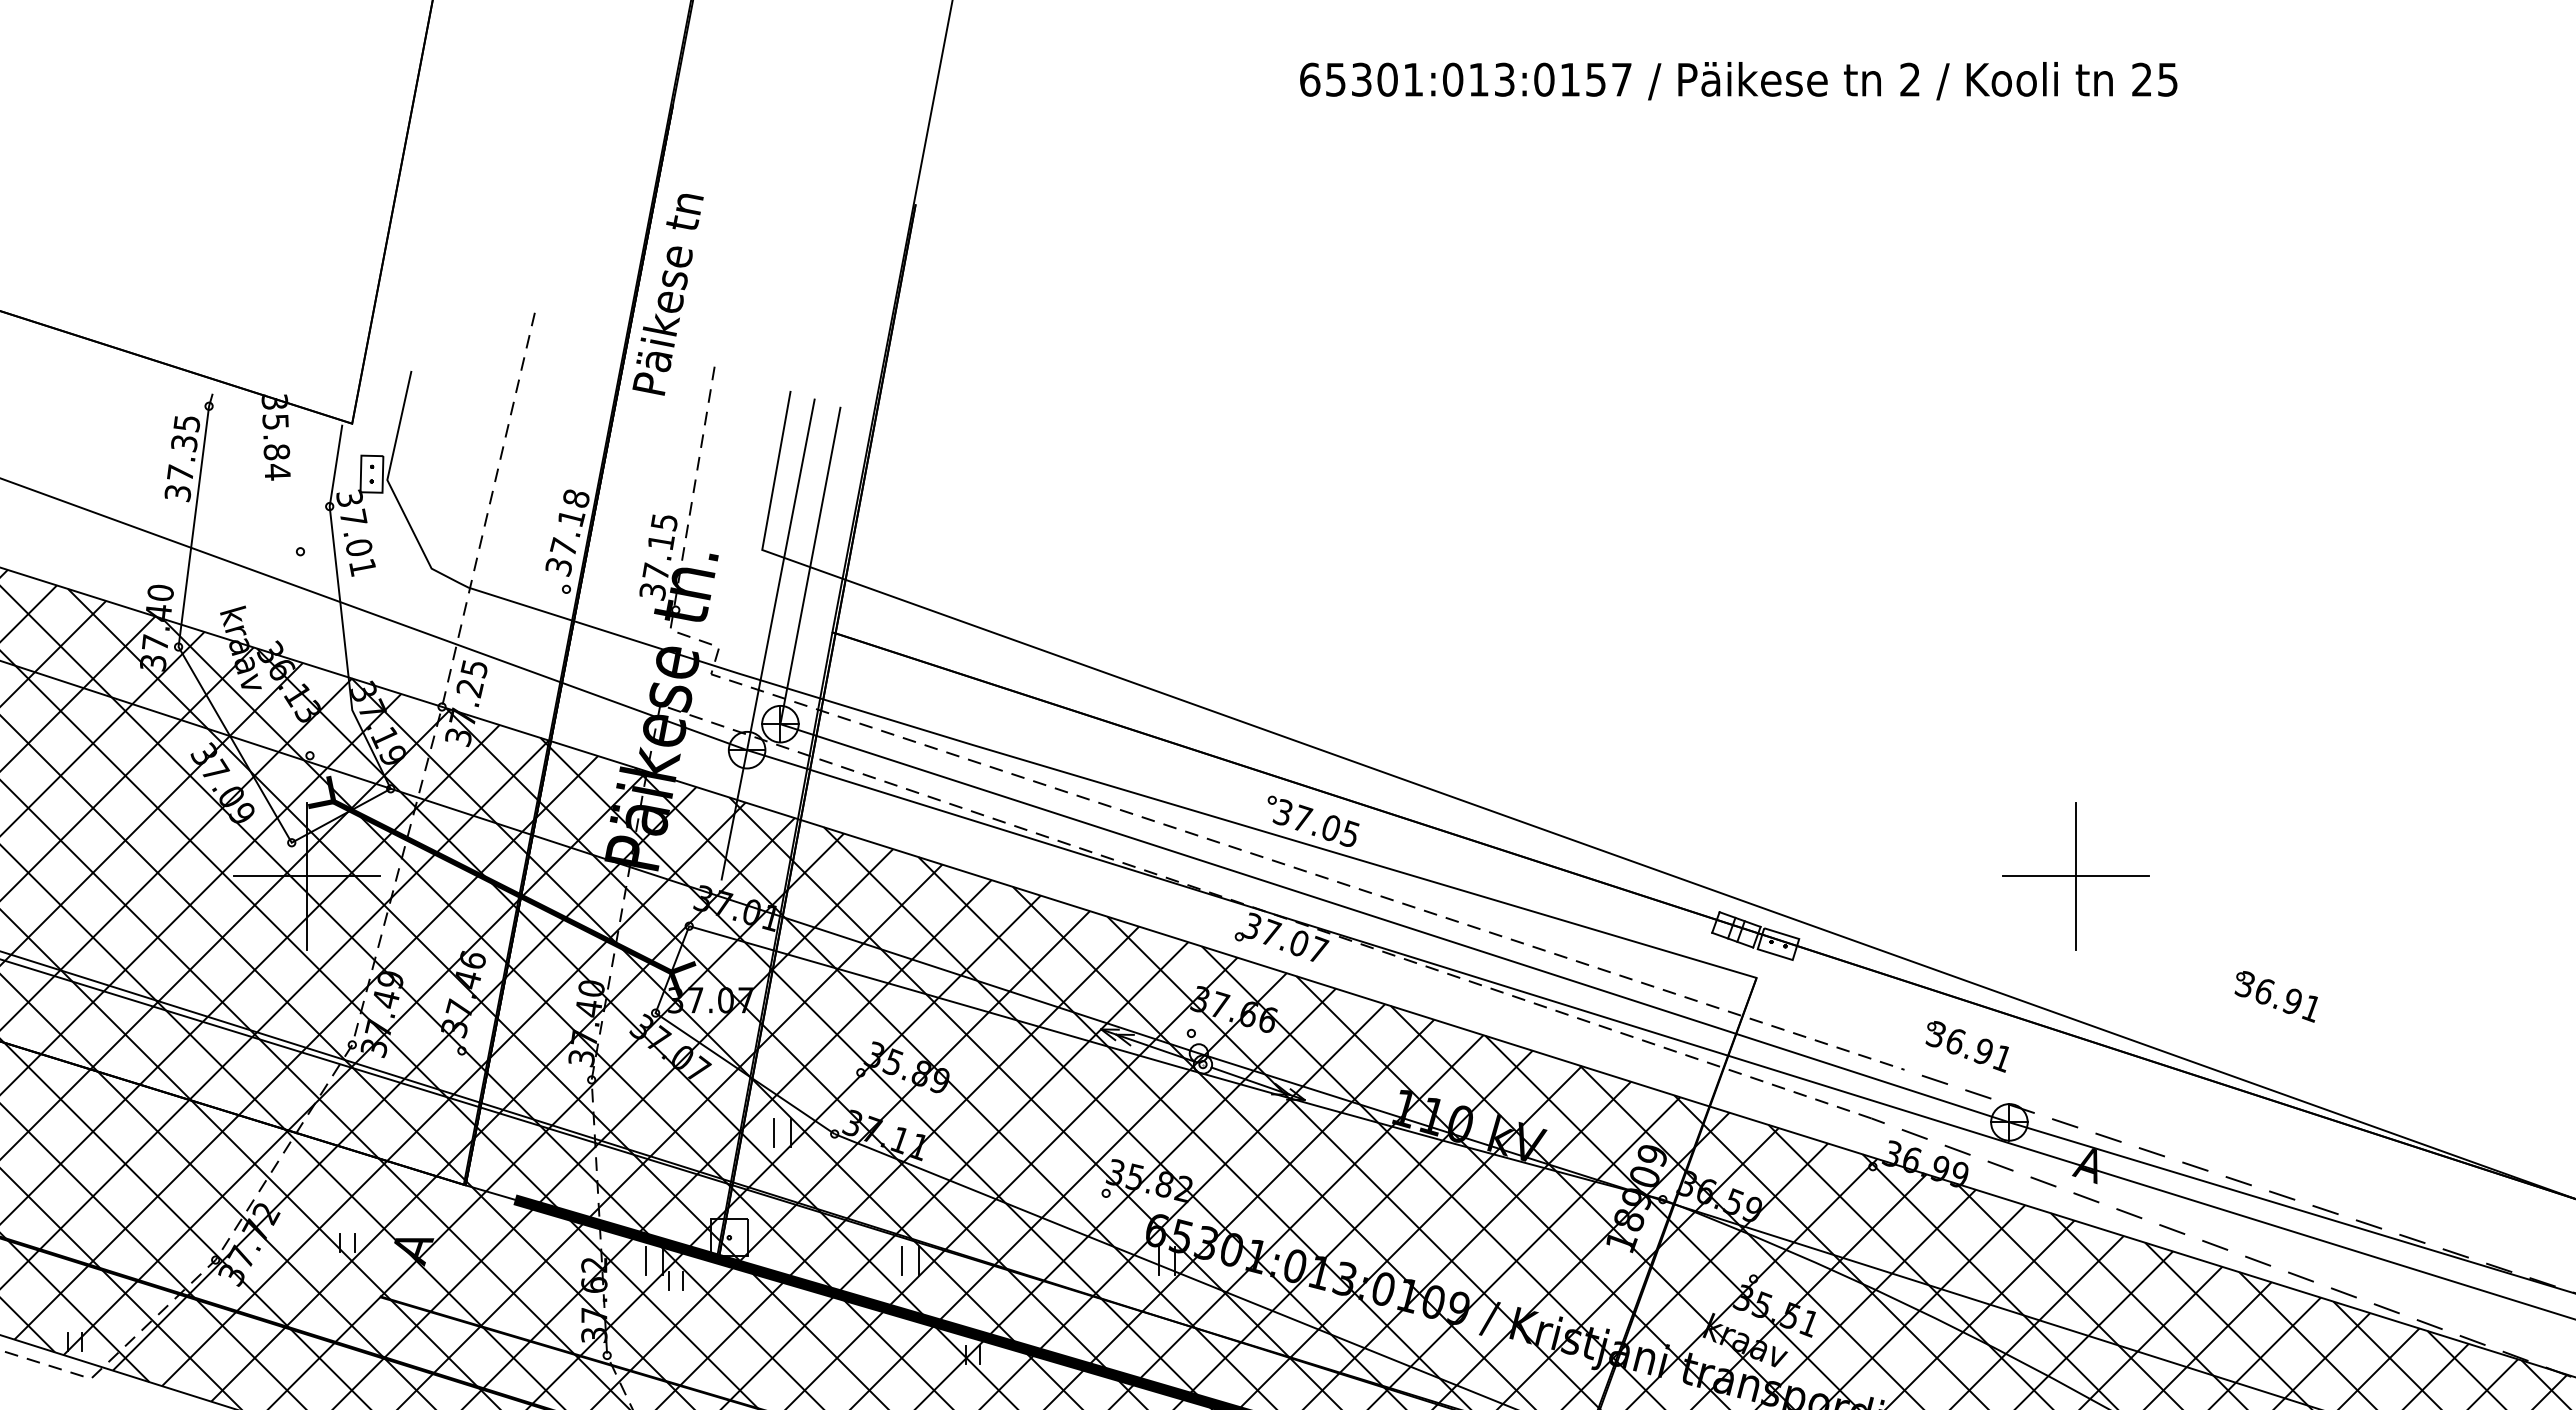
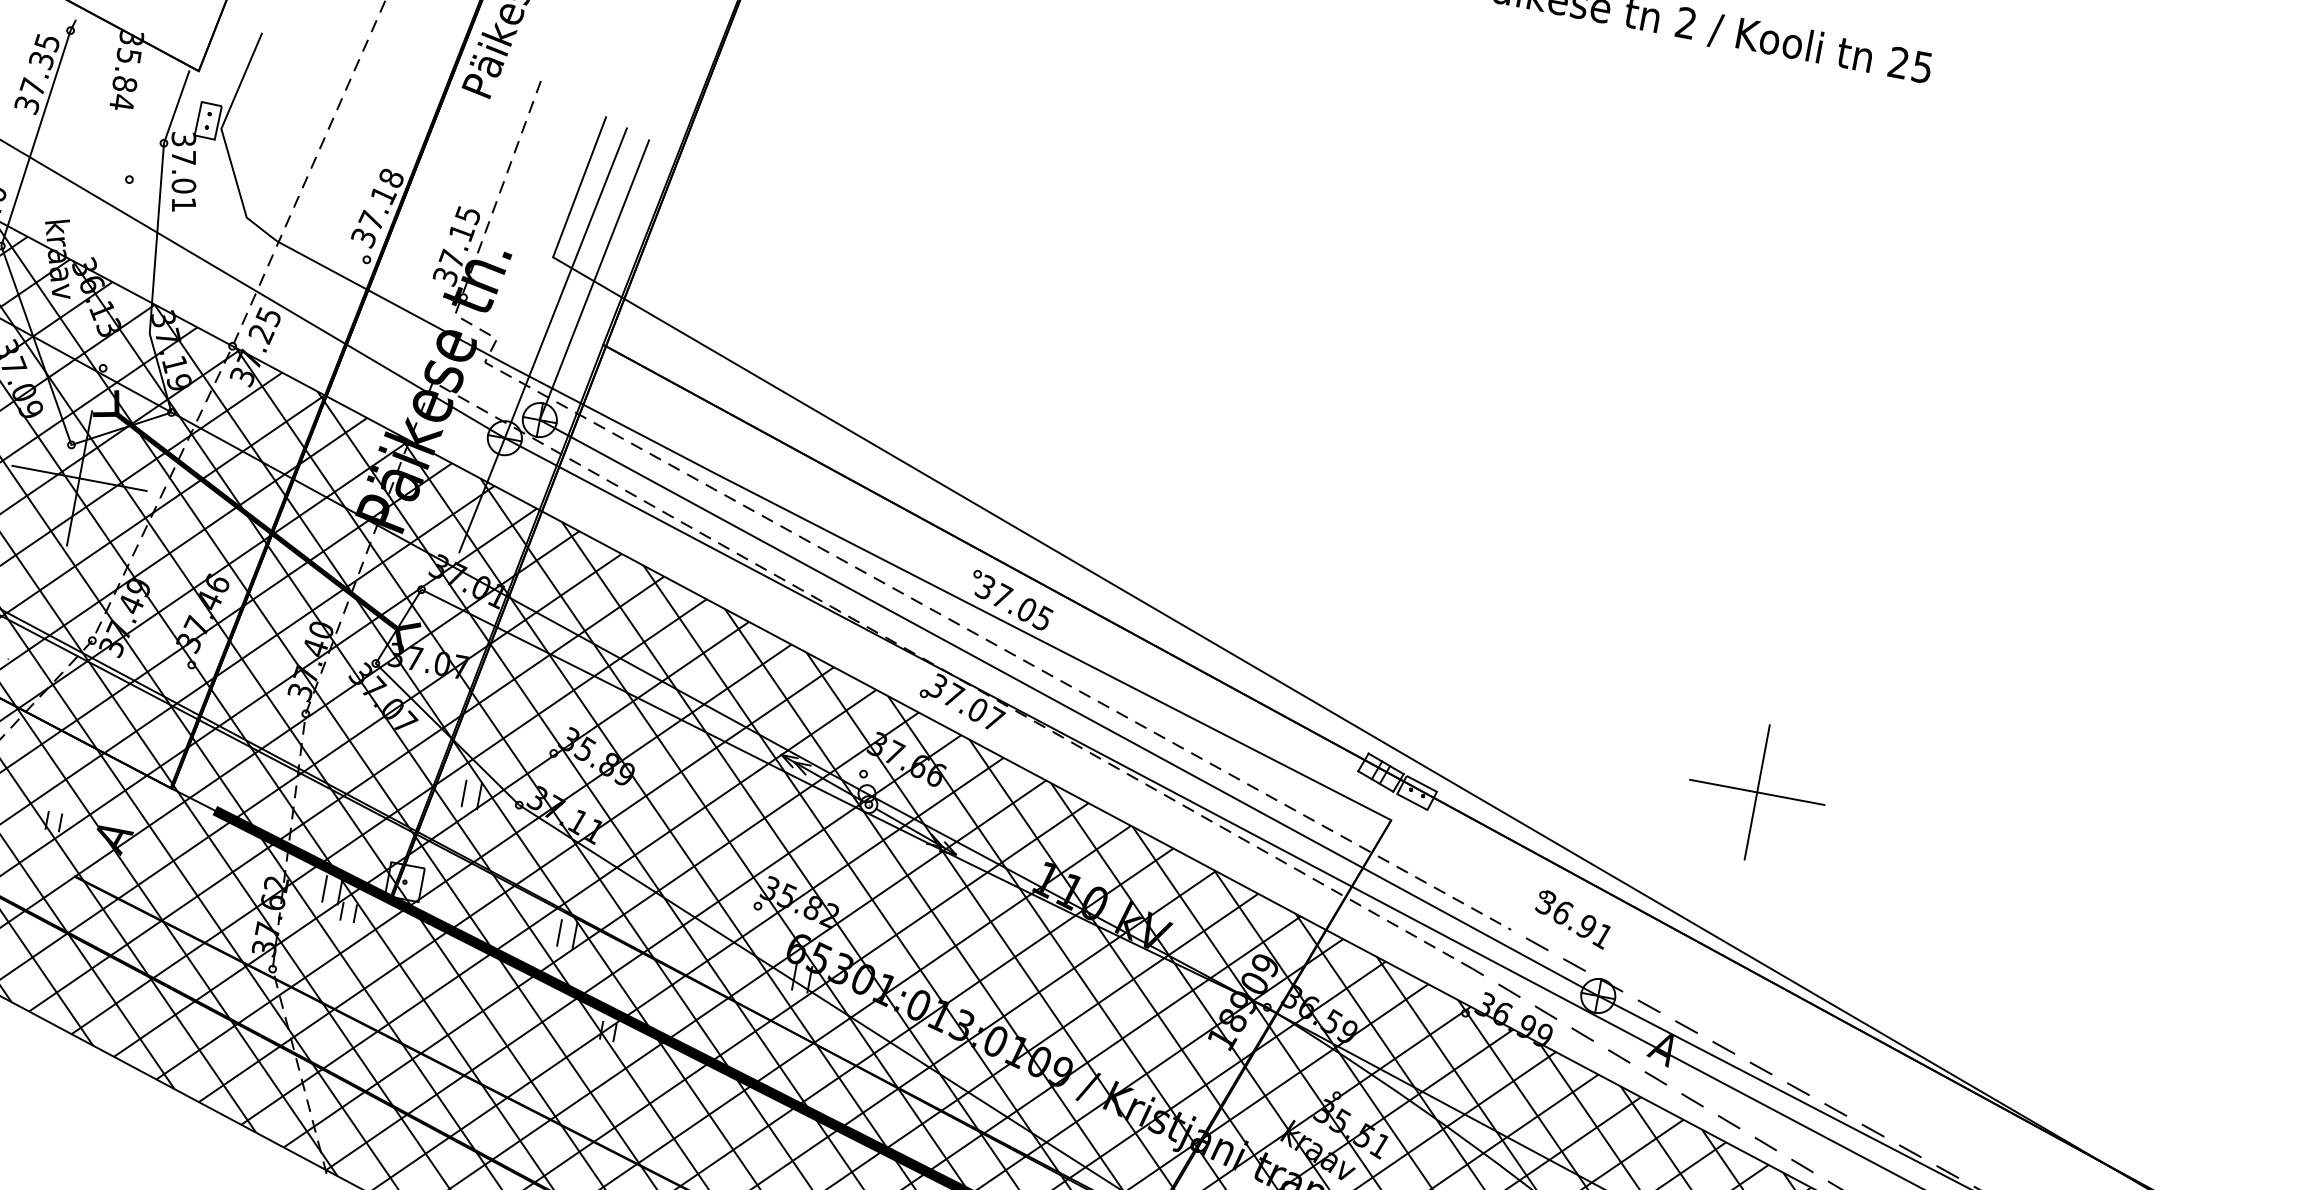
part: (2075, 876) -> (1756, 792), moved
part: (2275, 996) -> (1863, 926), removed

